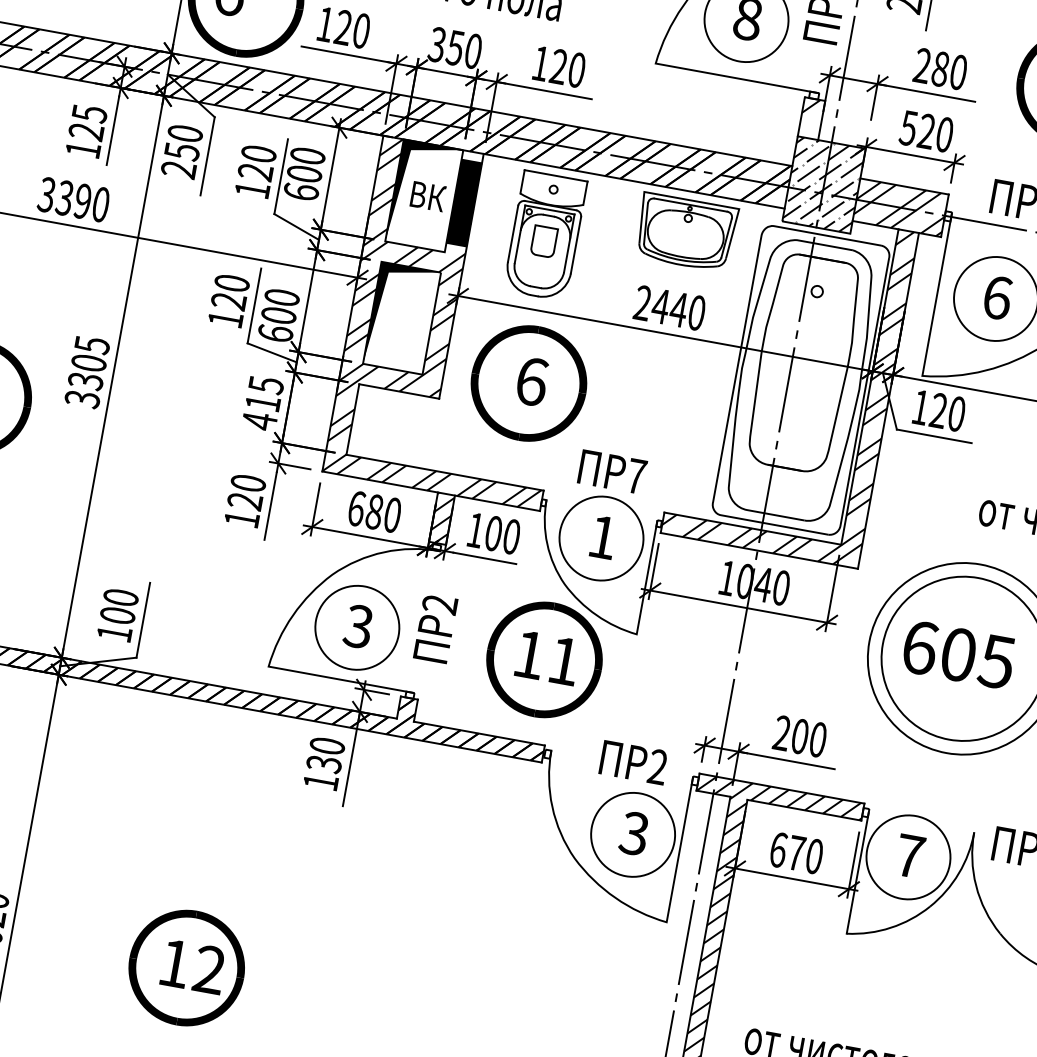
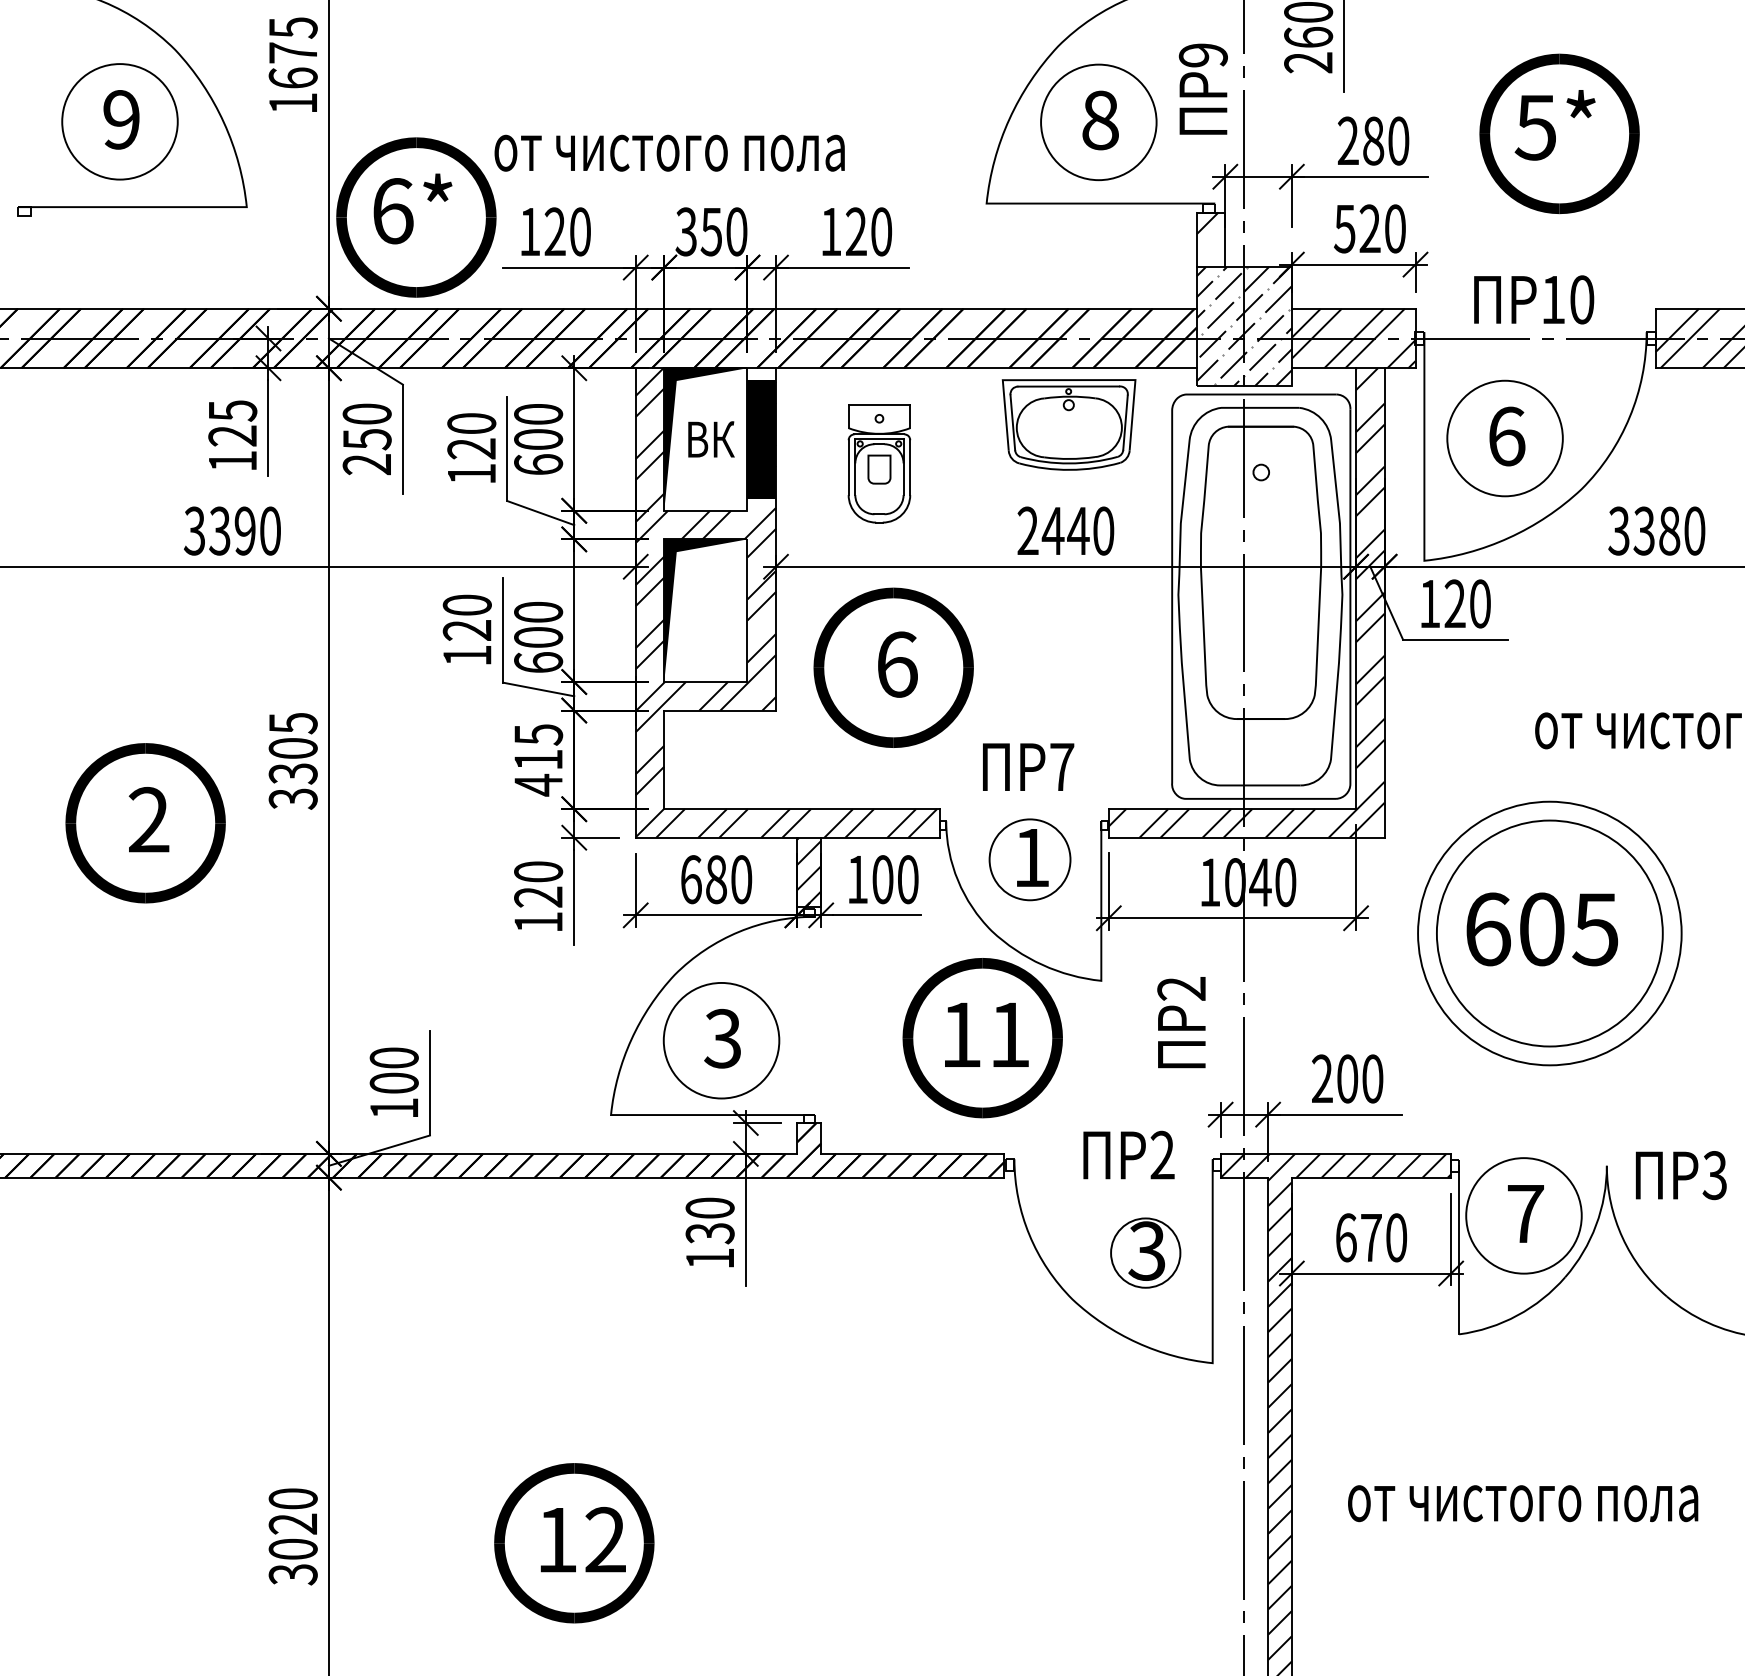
part: (545, 235) -> (879, 463), size x0.7
circle: (601, 538) -> (1029, 859), size x0.7
text: (435, 628) -> (1181, 1022), moved
circle: (633, 834) -> (1145, 1252), size x0.6

